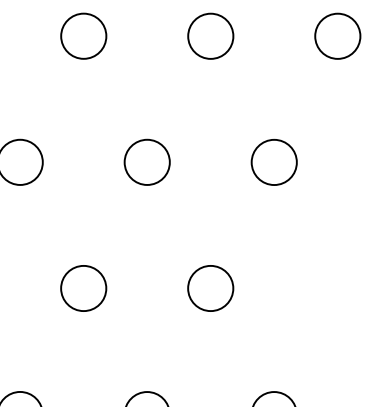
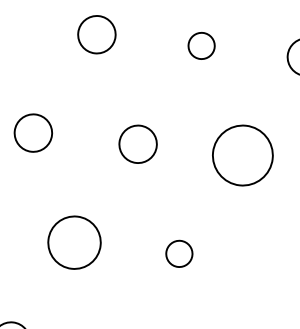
circle: (210, 35) -> (201, 45), size x0.7
circle: (273, 162) -> (242, 155), size x1.6
circle: (83, 288) -> (74, 242), size x1.4
circle: (210, 288) -> (179, 253), size x0.7

